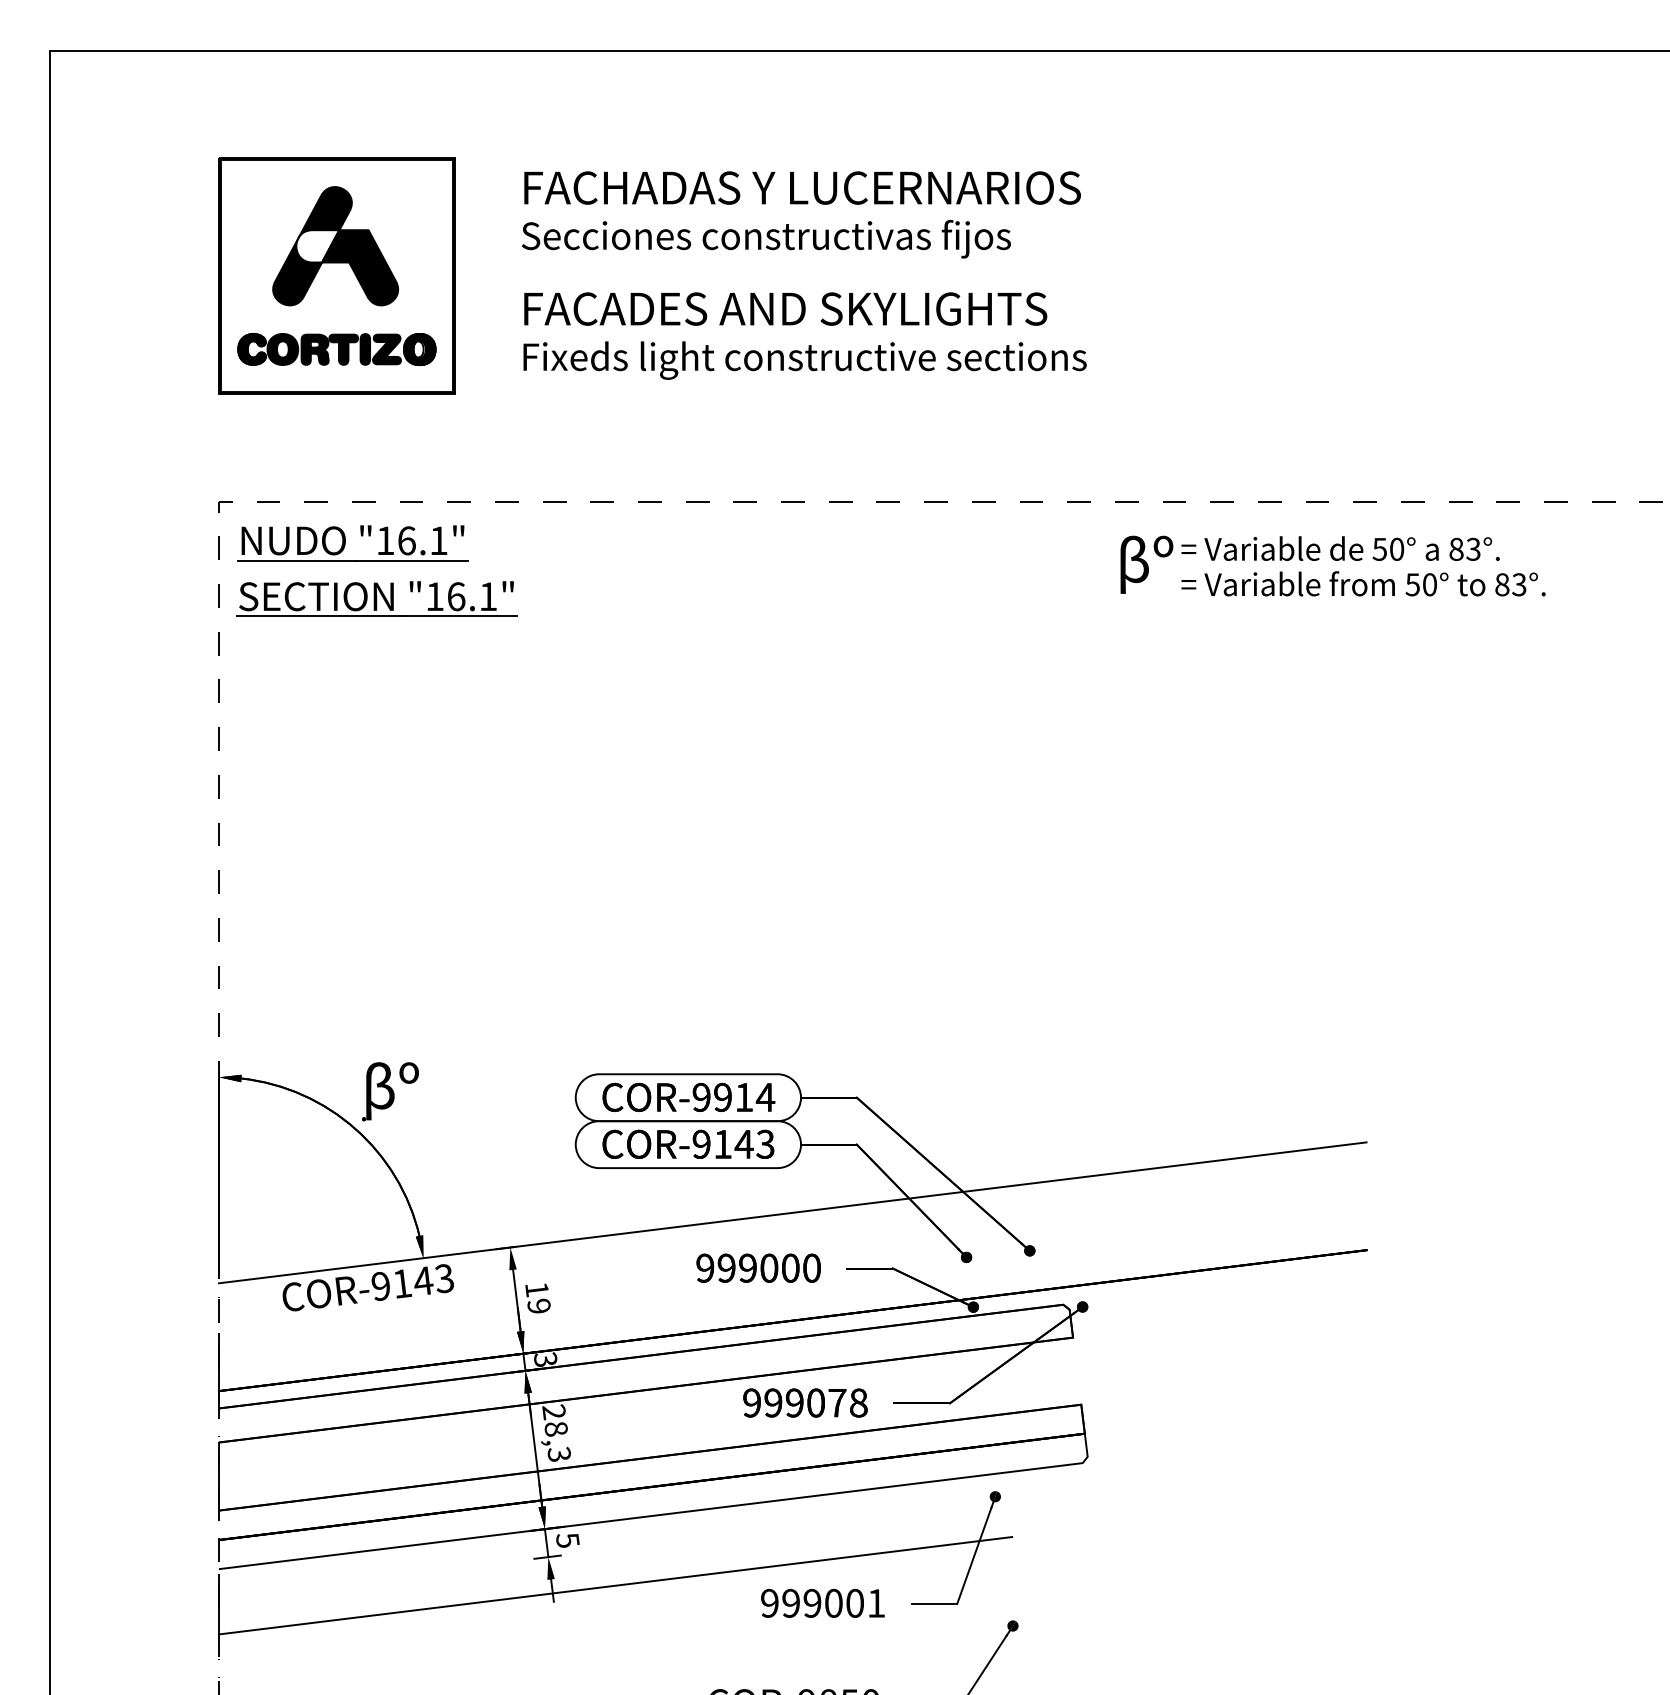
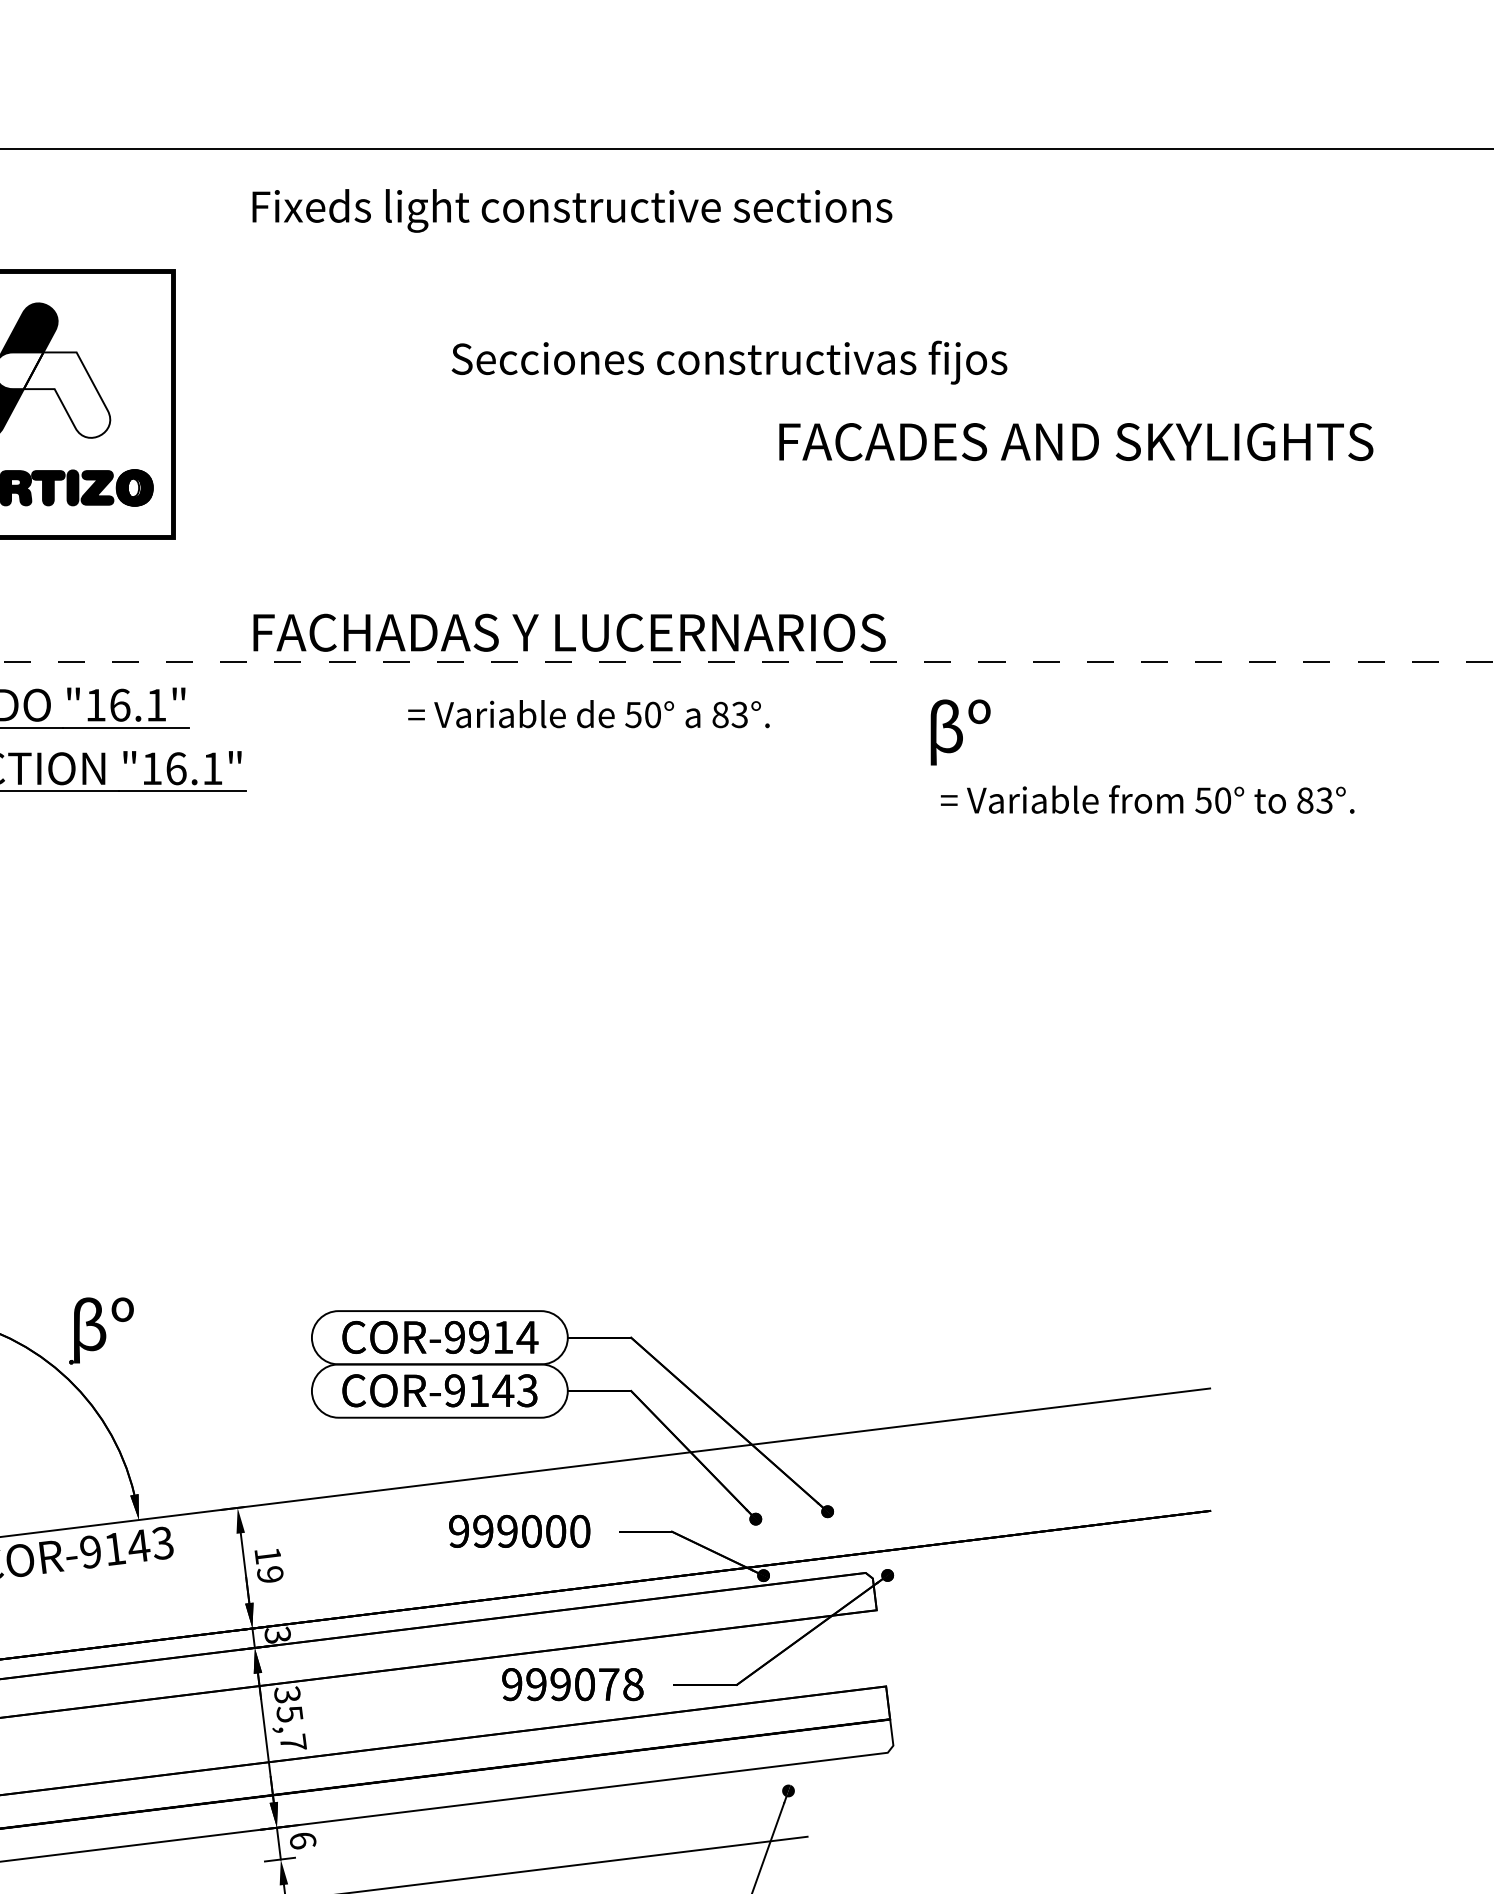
text: (802, 187) -> (569, 632), moved
text: (766, 239) -> (729, 362), moved
fill: (360, 267) -> (67, 394), removed
text: (785, 308) -> (1076, 441), moved
text: (804, 360) -> (571, 210), moved
text: (1340, 548) -> (588, 713), moved
text: (1363, 583) -> (1147, 799), moved
text: (556, 1432) -> (290, 1718), 28,3 -> 35,7
text: (567, 1540) -> (302, 1840), 5 -> 6

